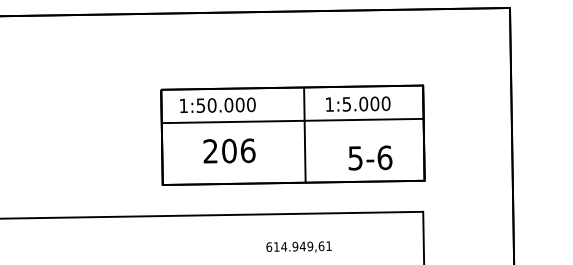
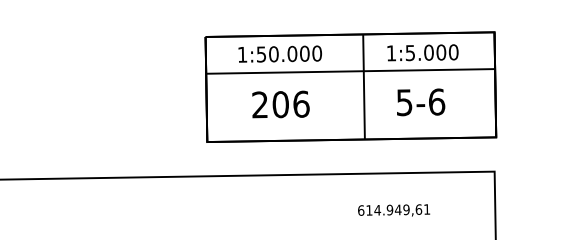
text: (217, 105) -> (279, 54), moved
text: (370, 157) -> (421, 101), moved
text: (298, 246) -> (393, 209), moved

